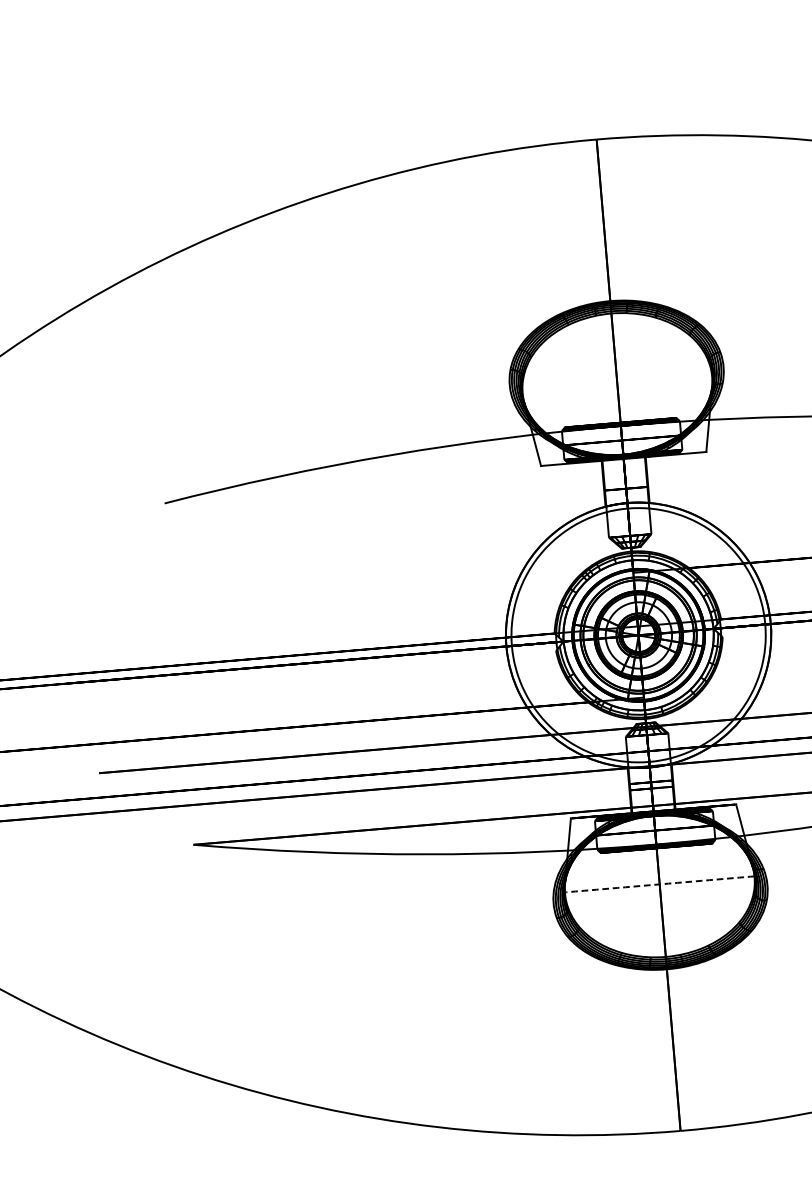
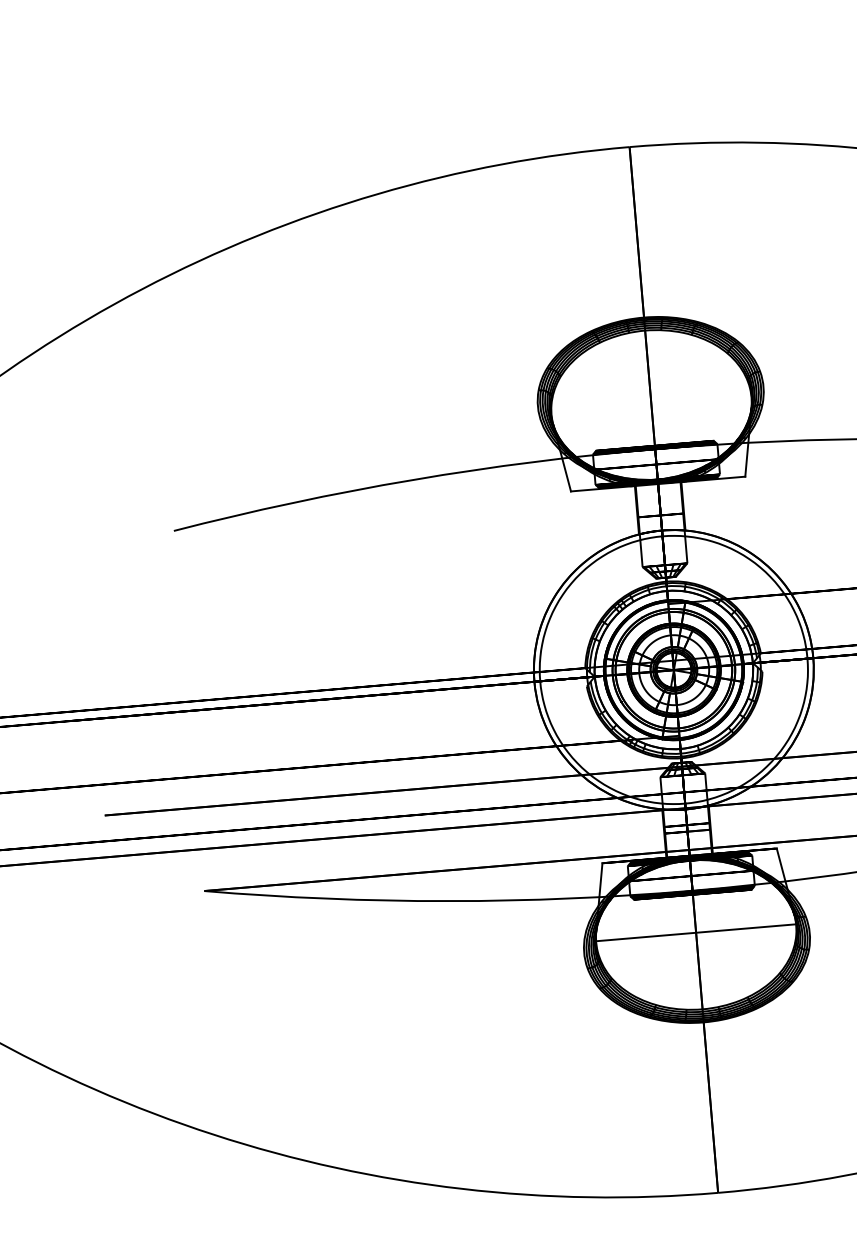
arc: (660, 884) -> (696, 932), dashed -> solid

